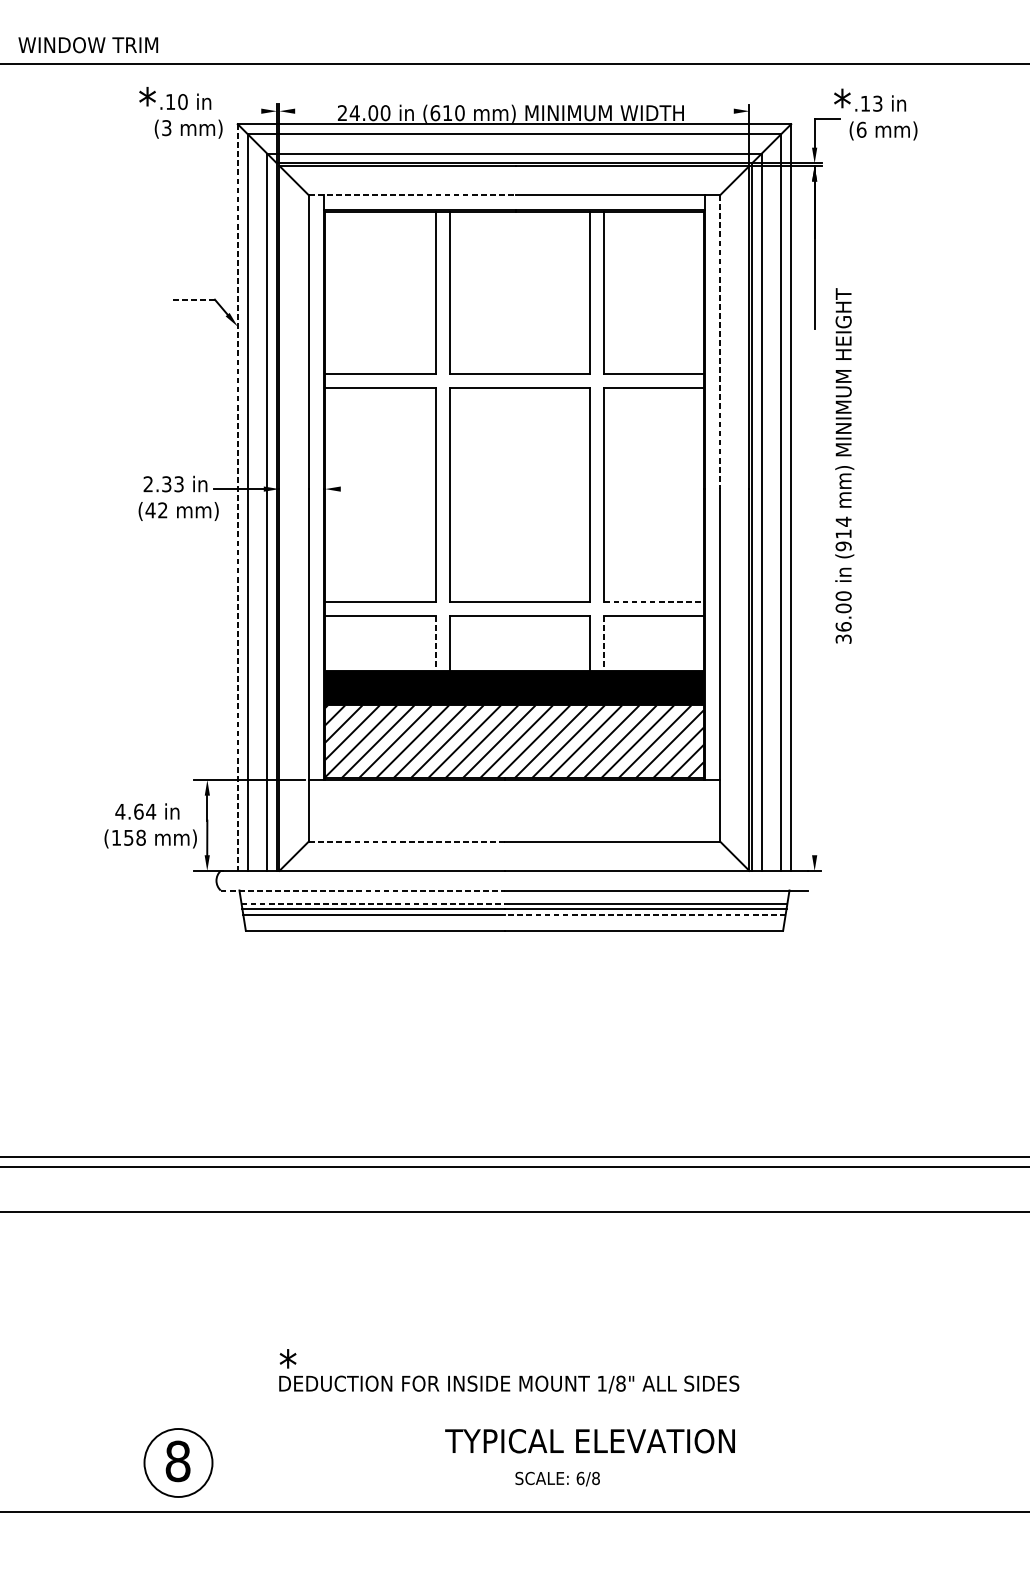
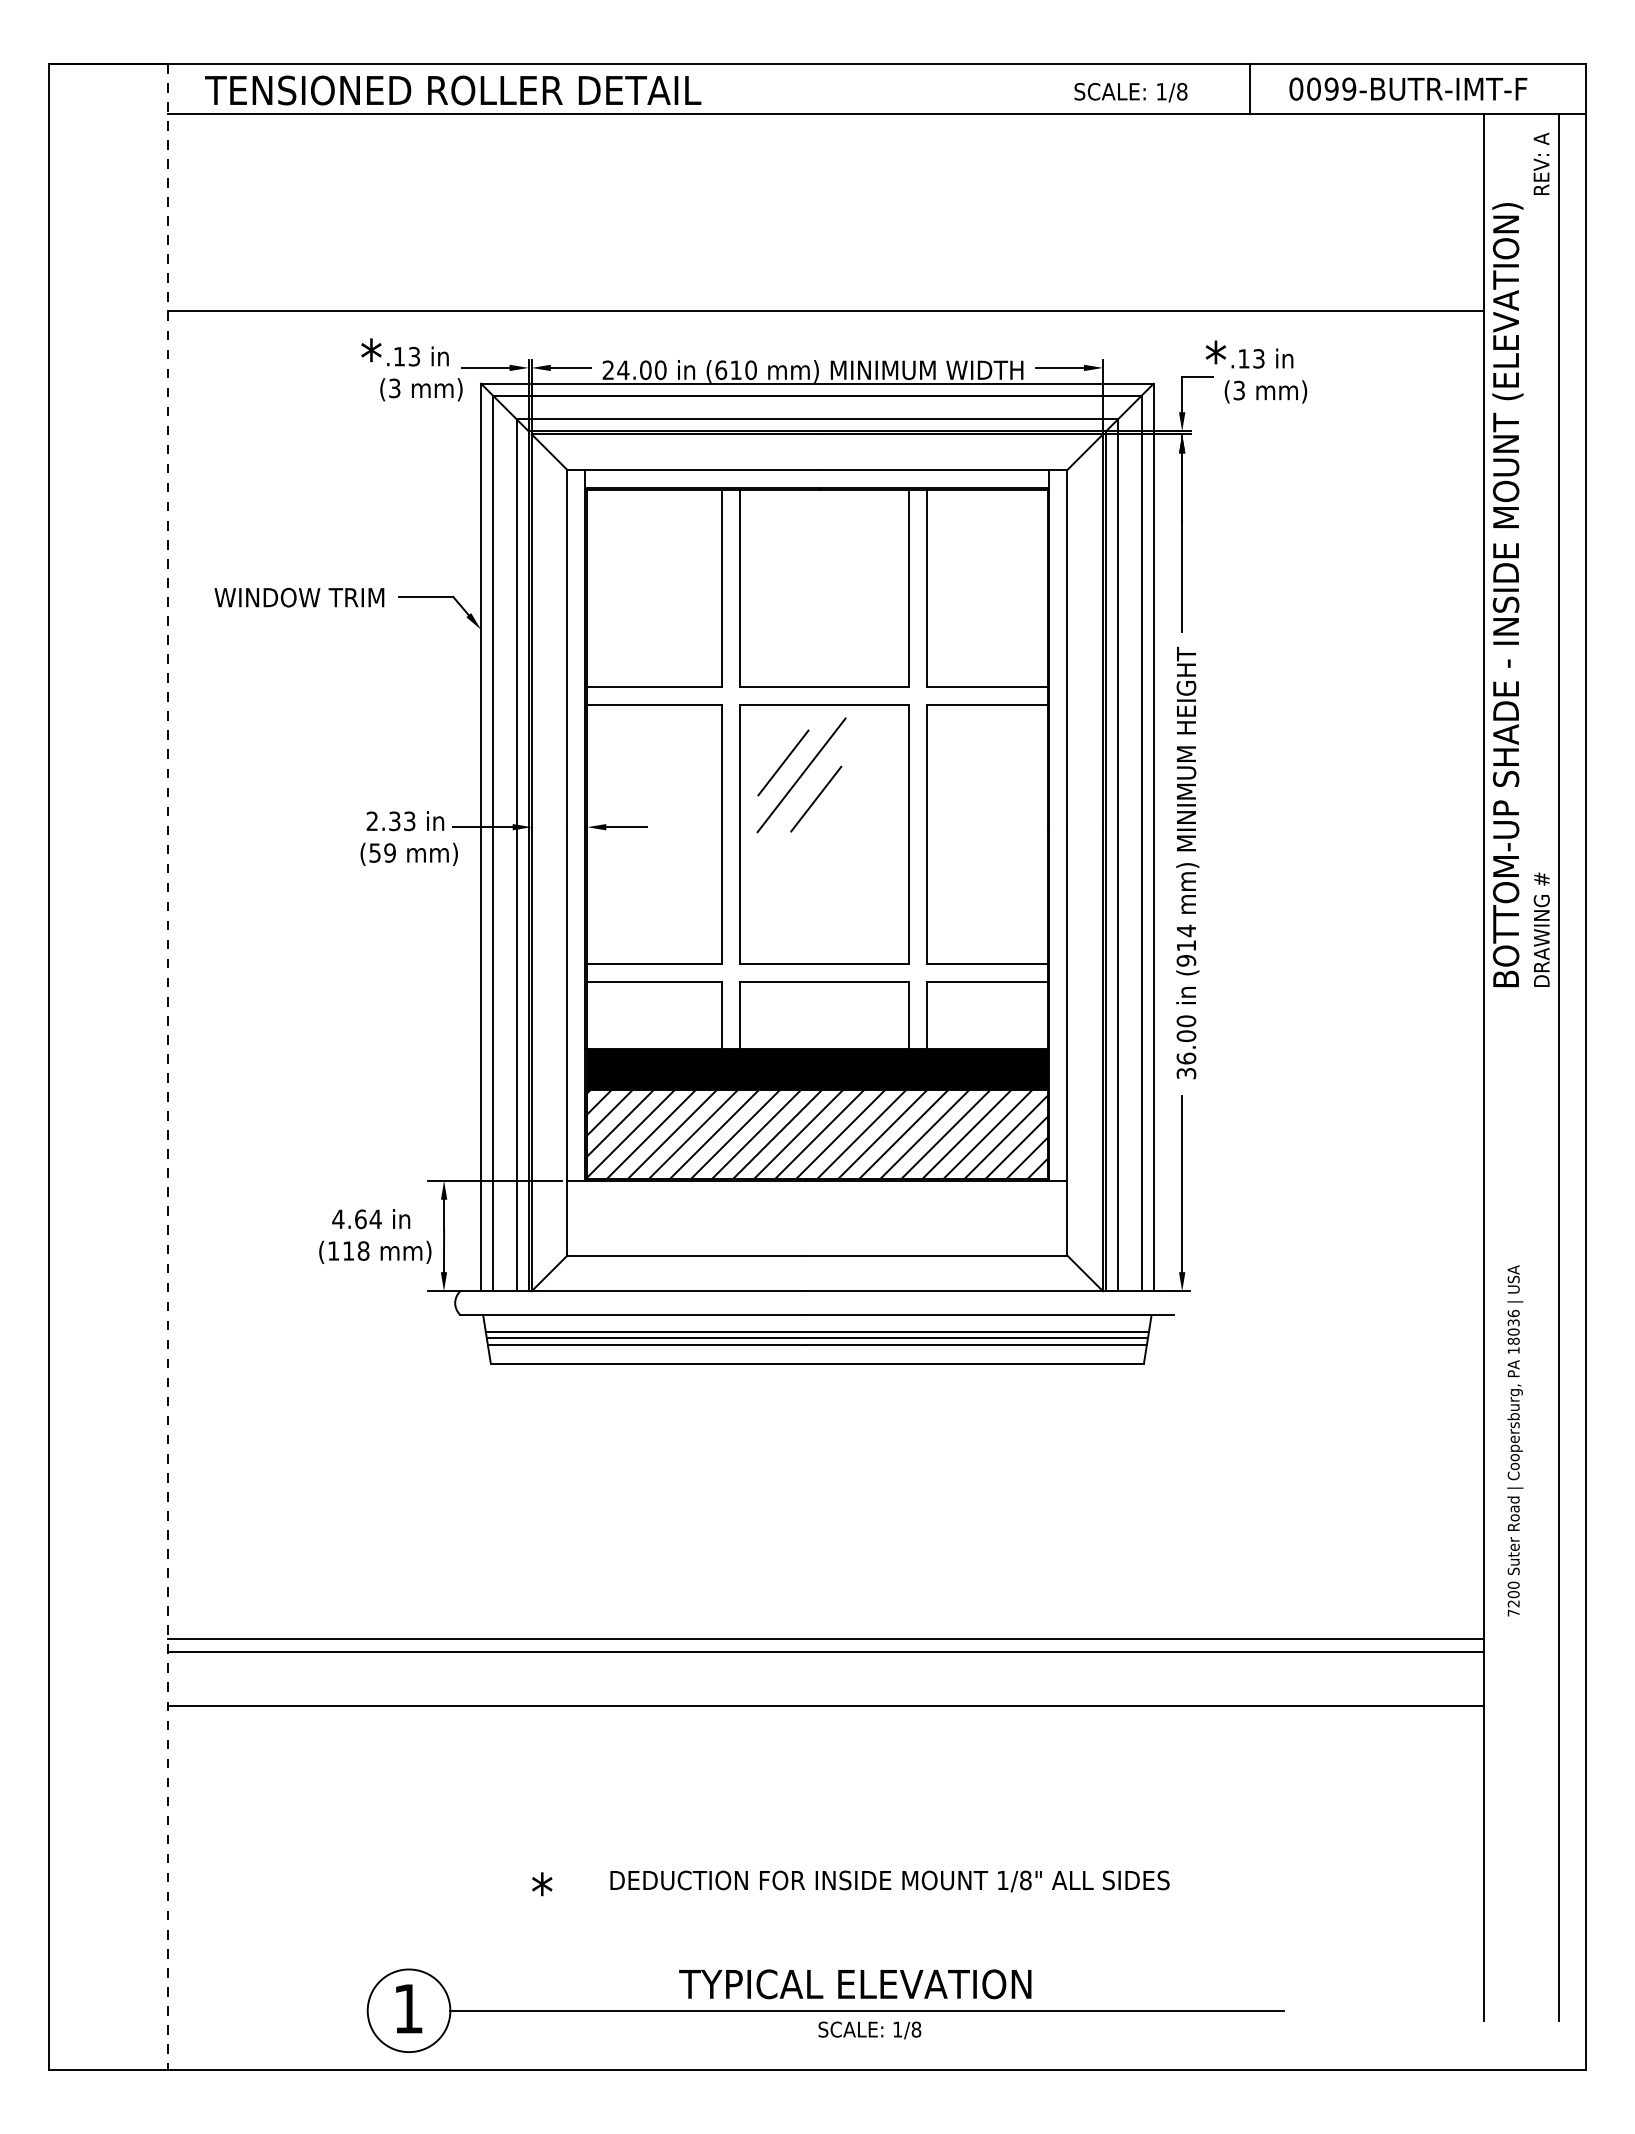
text: (88, 45) -> (299, 597), moved
text: (182, 101) -> (414, 356), .10 -> .13
line: (241, 110) -> (485, 367), added
line: (311, 110) -> (570, 367), added
line: (713, 110) -> (1059, 367), added
text: (861, 129) -> (1239, 390), (6 -> (3
line: (412, 195) -> (693, 470), dashed -> solid
line: (192, 299) -> (425, 596), dashed -> solid
line: (720, 342) -> (1067, 648), dashed -> solid
line: (486, 435) -> (783, 762), added
line: (501, 446) -> (801, 775), added
line: (513, 465) -> (816, 798), added
text: (844, 465) -> (1187, 862), moved
line: (357, 489) -> (626, 827), added
line: (238, 497) -> (481, 837), dashed -> solid
text: (155, 509) -> (381, 852), (42 -> (59
line: (654, 601) -> (987, 963), dashed -> solid
line: (435, 644) -> (721, 1015), dashed -> solid
line: (604, 644) -> (926, 1015), dashed -> solid
line: (814, 782) -> (1182, 1183), added
text: (128, 837) -> (348, 1250), (158 -> (118
line: (406, 841) -> (686, 1255), dashed -> solid
line: (363, 890) -> (633, 1315), dashed -> solid
line: (373, 904) -> (646, 1331), dashed -> solid
line: (644, 914) -> (975, 1344), dashed -> solid
text: (508, 1384) -> (889, 1881), moved
text: (590, 1441) -> (855, 1984), moved
text: (178, 1461) -> (408, 2008), 8 -> 1
line: (554, 1462) -> (866, 2010), added
text: (580, 1478) -> (897, 2029), 6/8 -> 1/8

